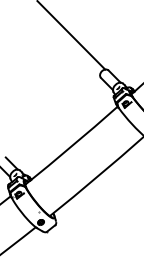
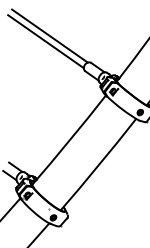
line: (65, 40) -> (45, 41), added

